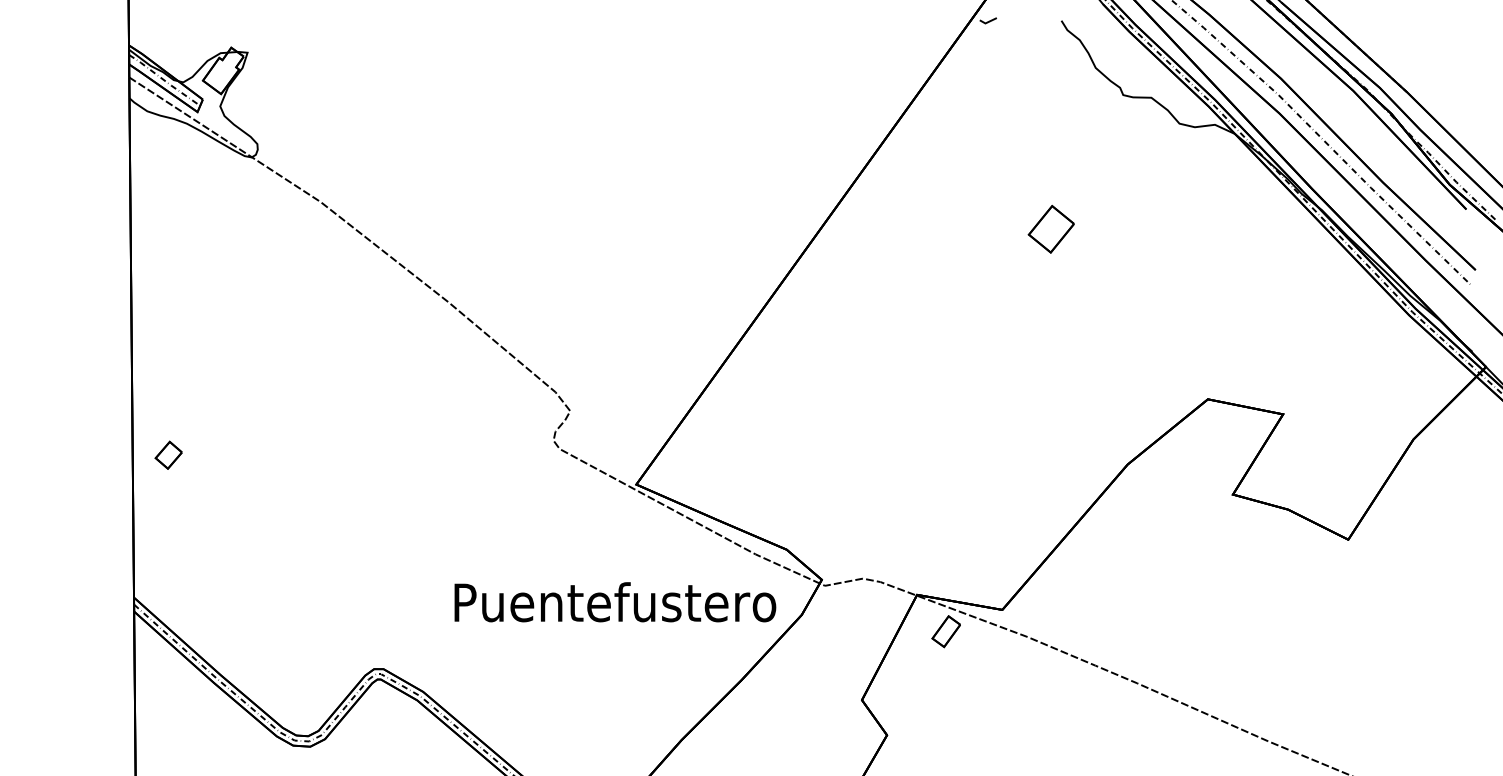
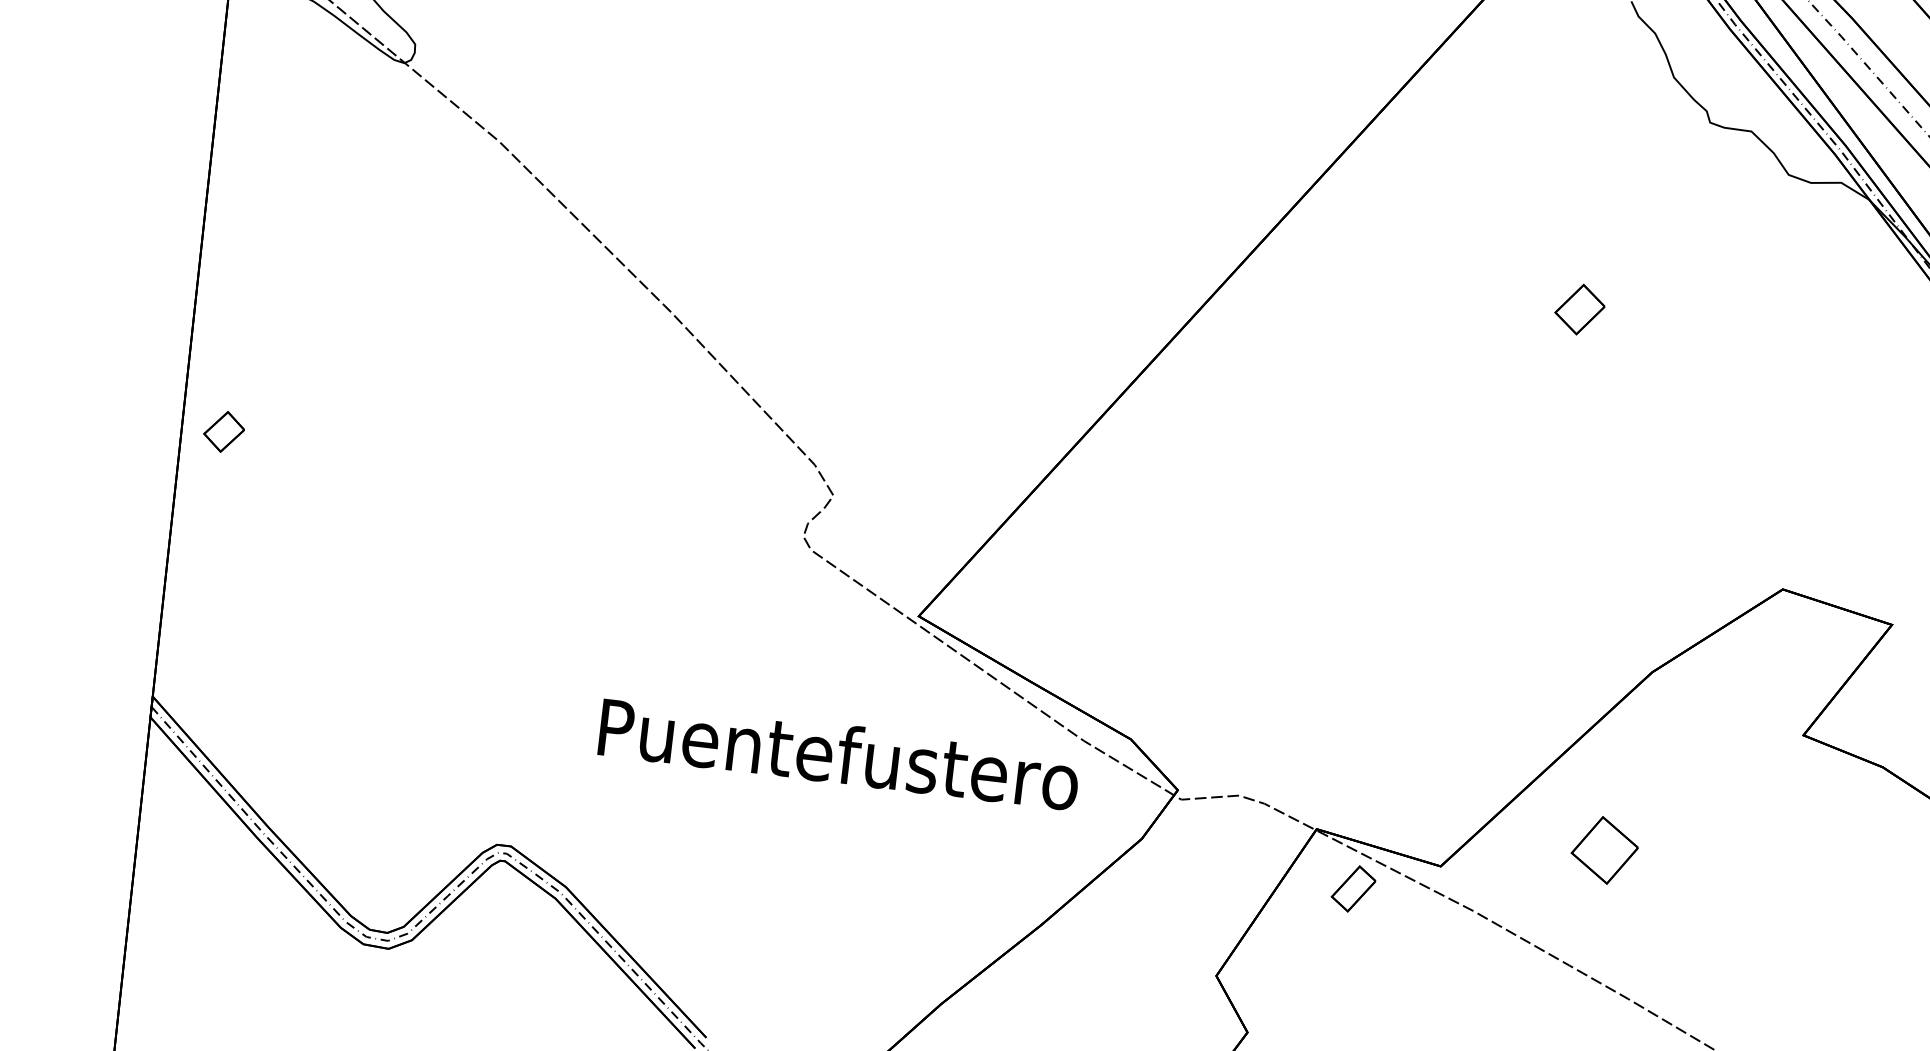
part: (1051, 229) -> (1580, 309), size x0.71
part: (168, 454) -> (223, 430), moved
part: (1109, 586) -> (1603, 850), added
text: (615, 602) -> (839, 754), moved

